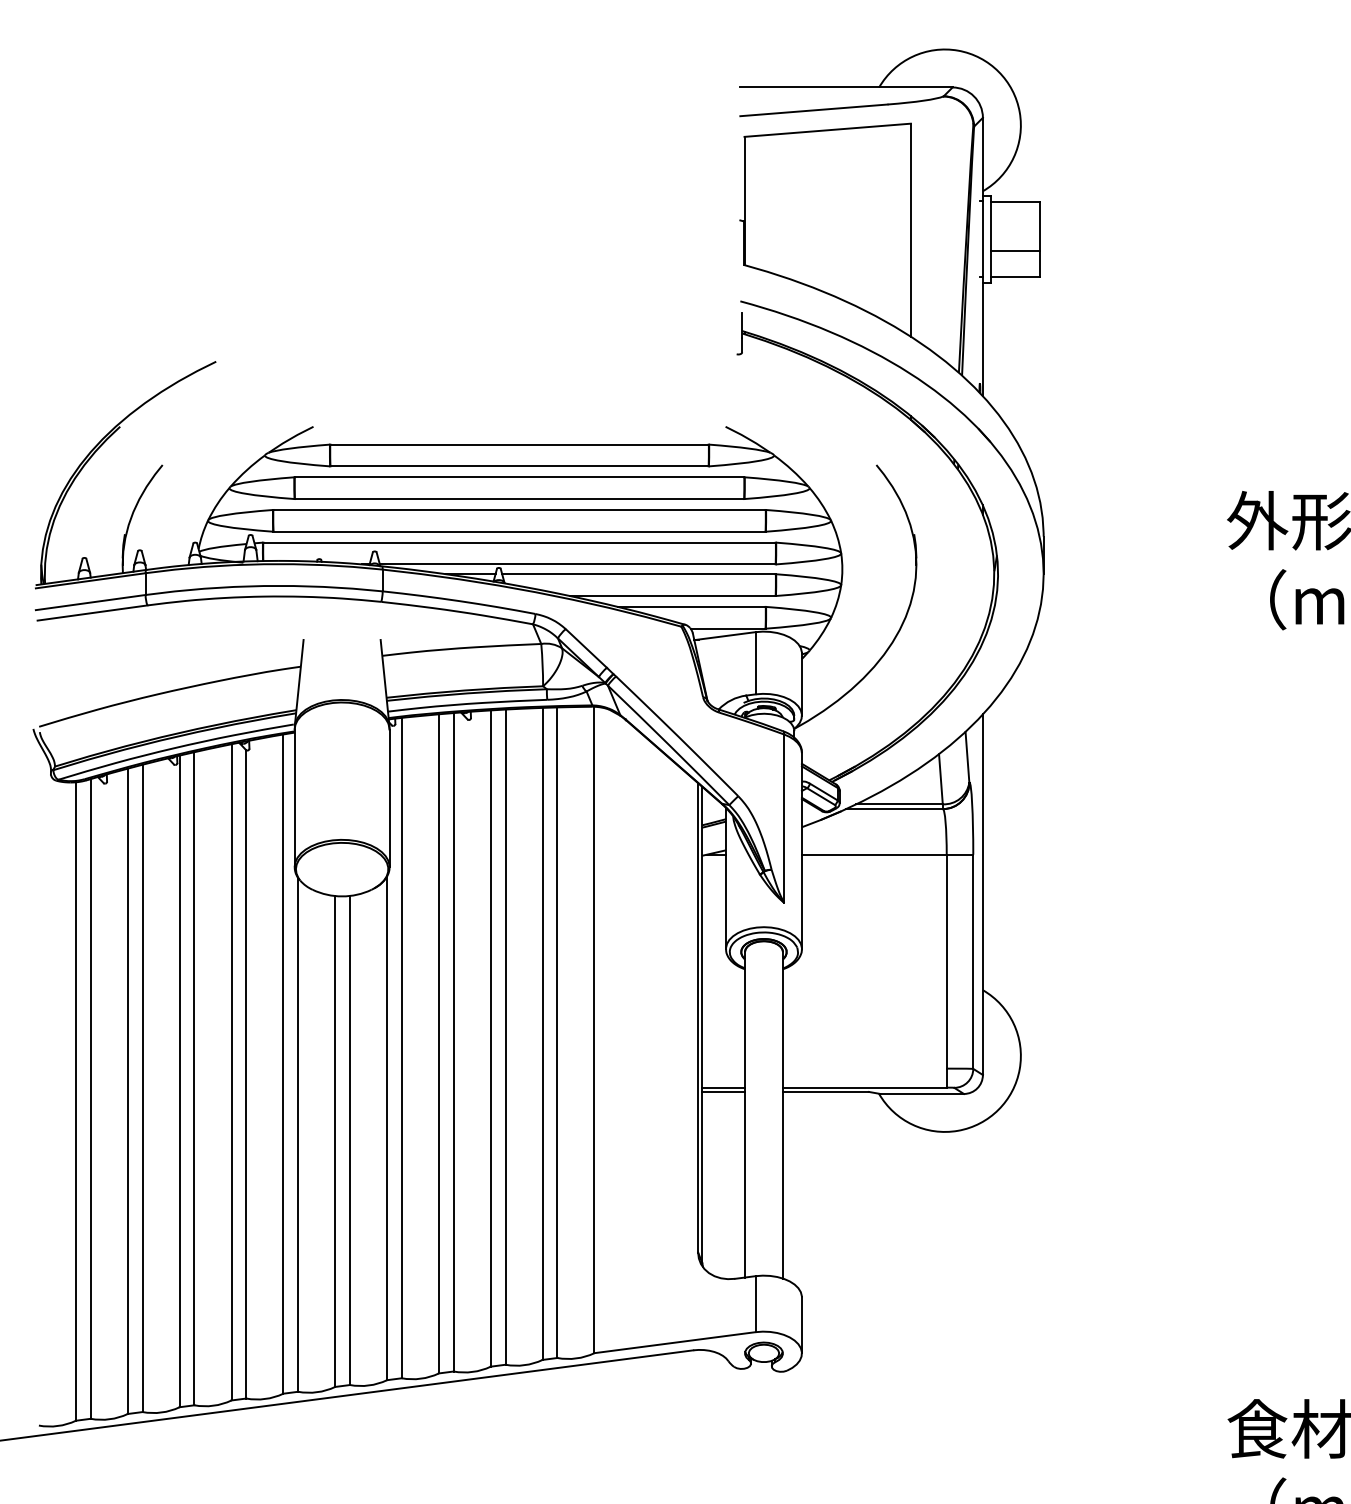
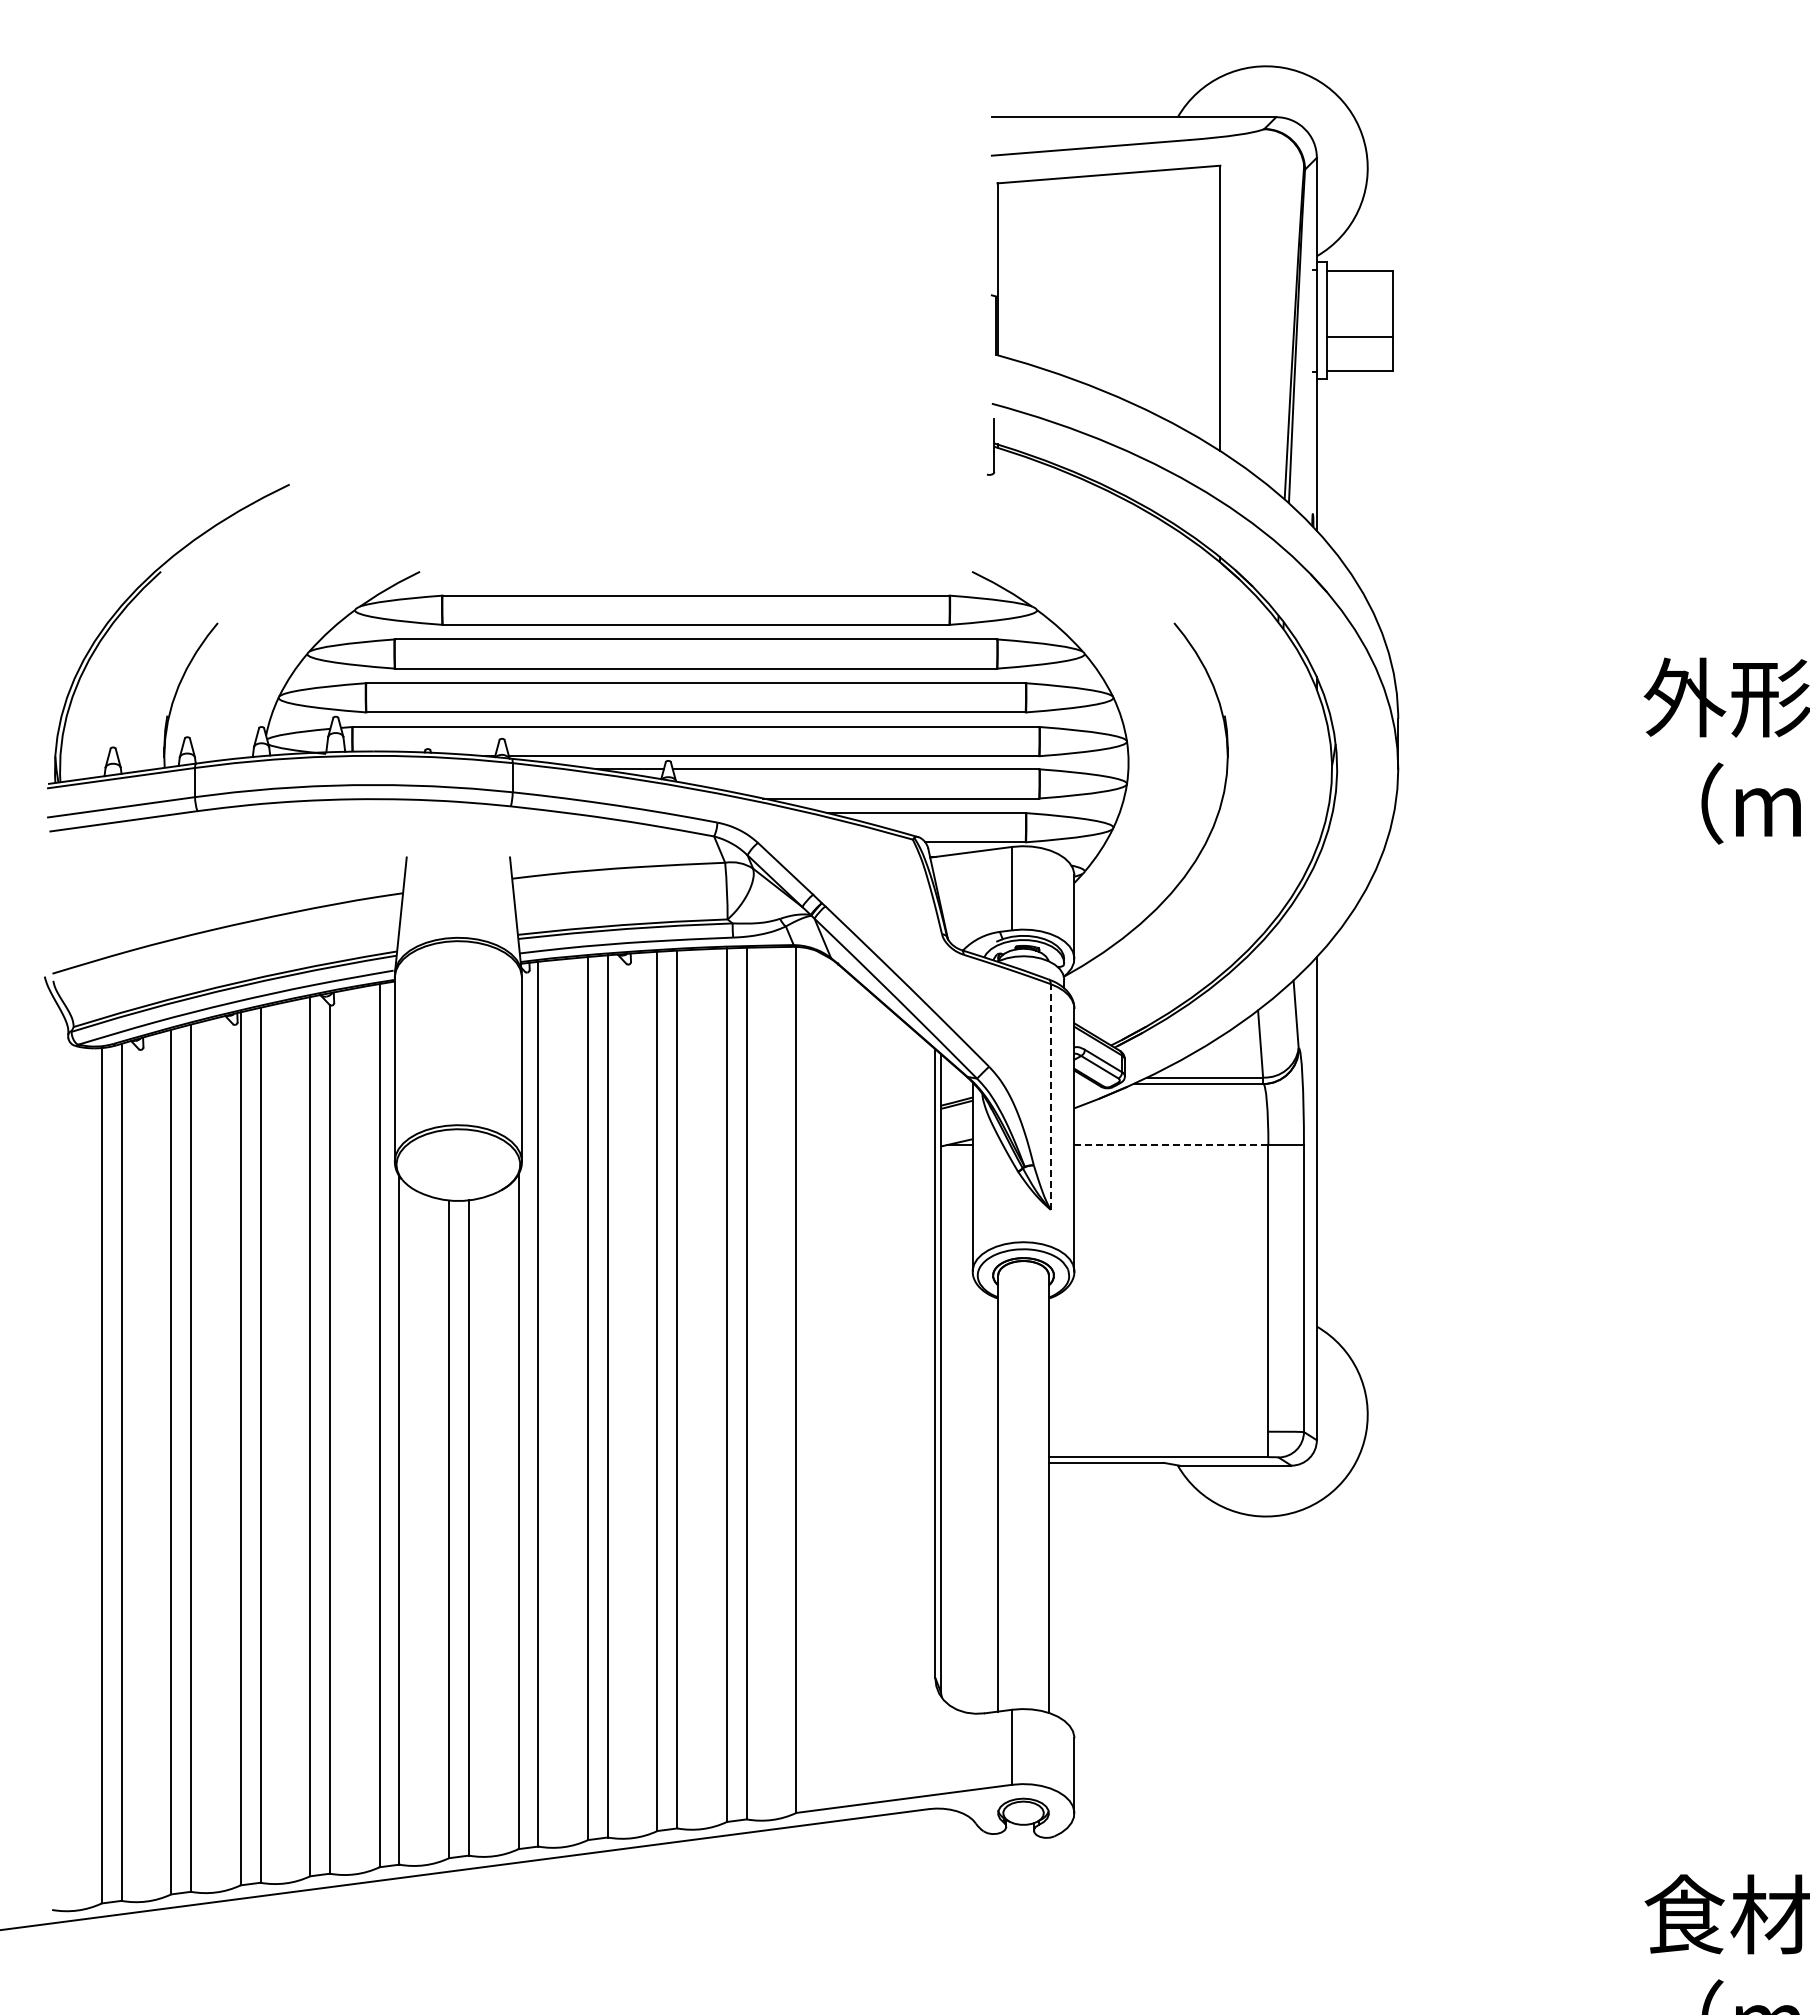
line: (784, 818) -> (1050, 1096), solid -> dashed
line: (874, 855) -> (1171, 1145), solid -> dashed
line: (723, 1087) -> (969, 1457), removed
line: (723, 1091) -> (969, 1462), removed

